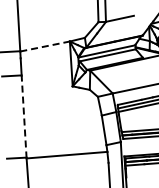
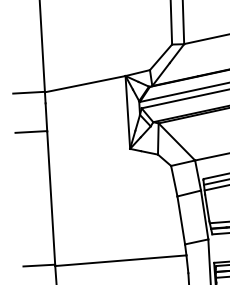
line: (45, 46) -> (85, 84), dashed -> solid
line: (24, 116) -> (51, 197), dashed -> solid

